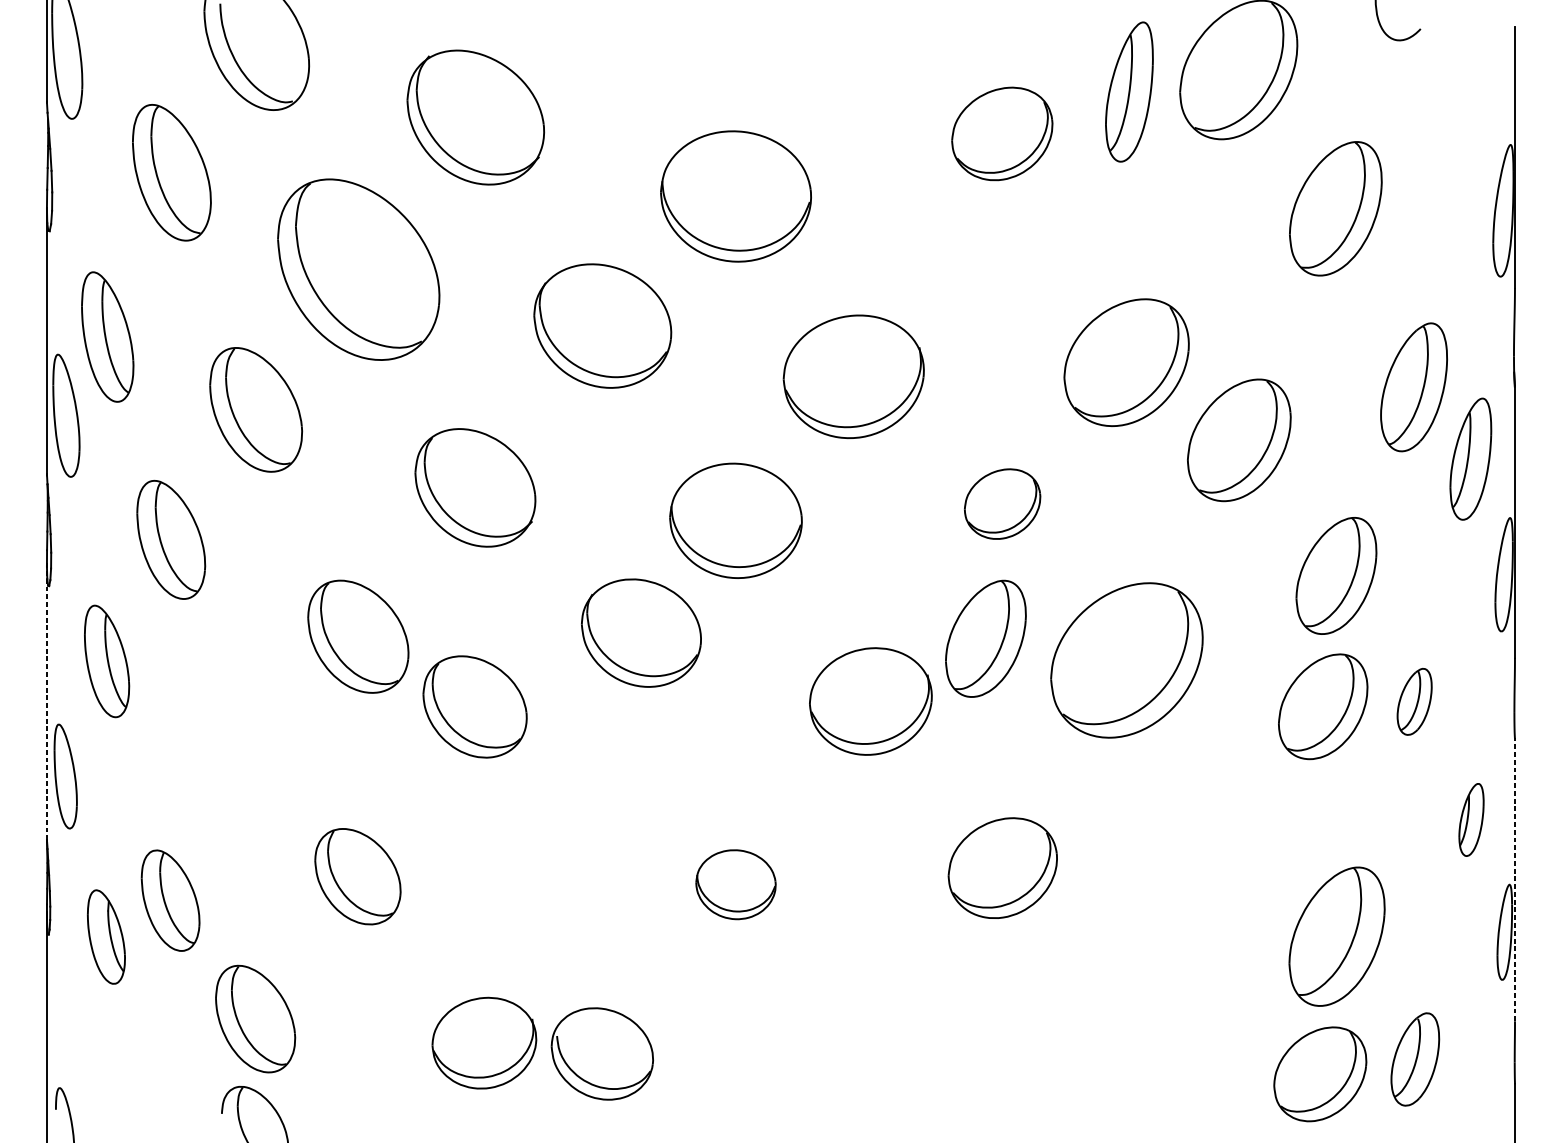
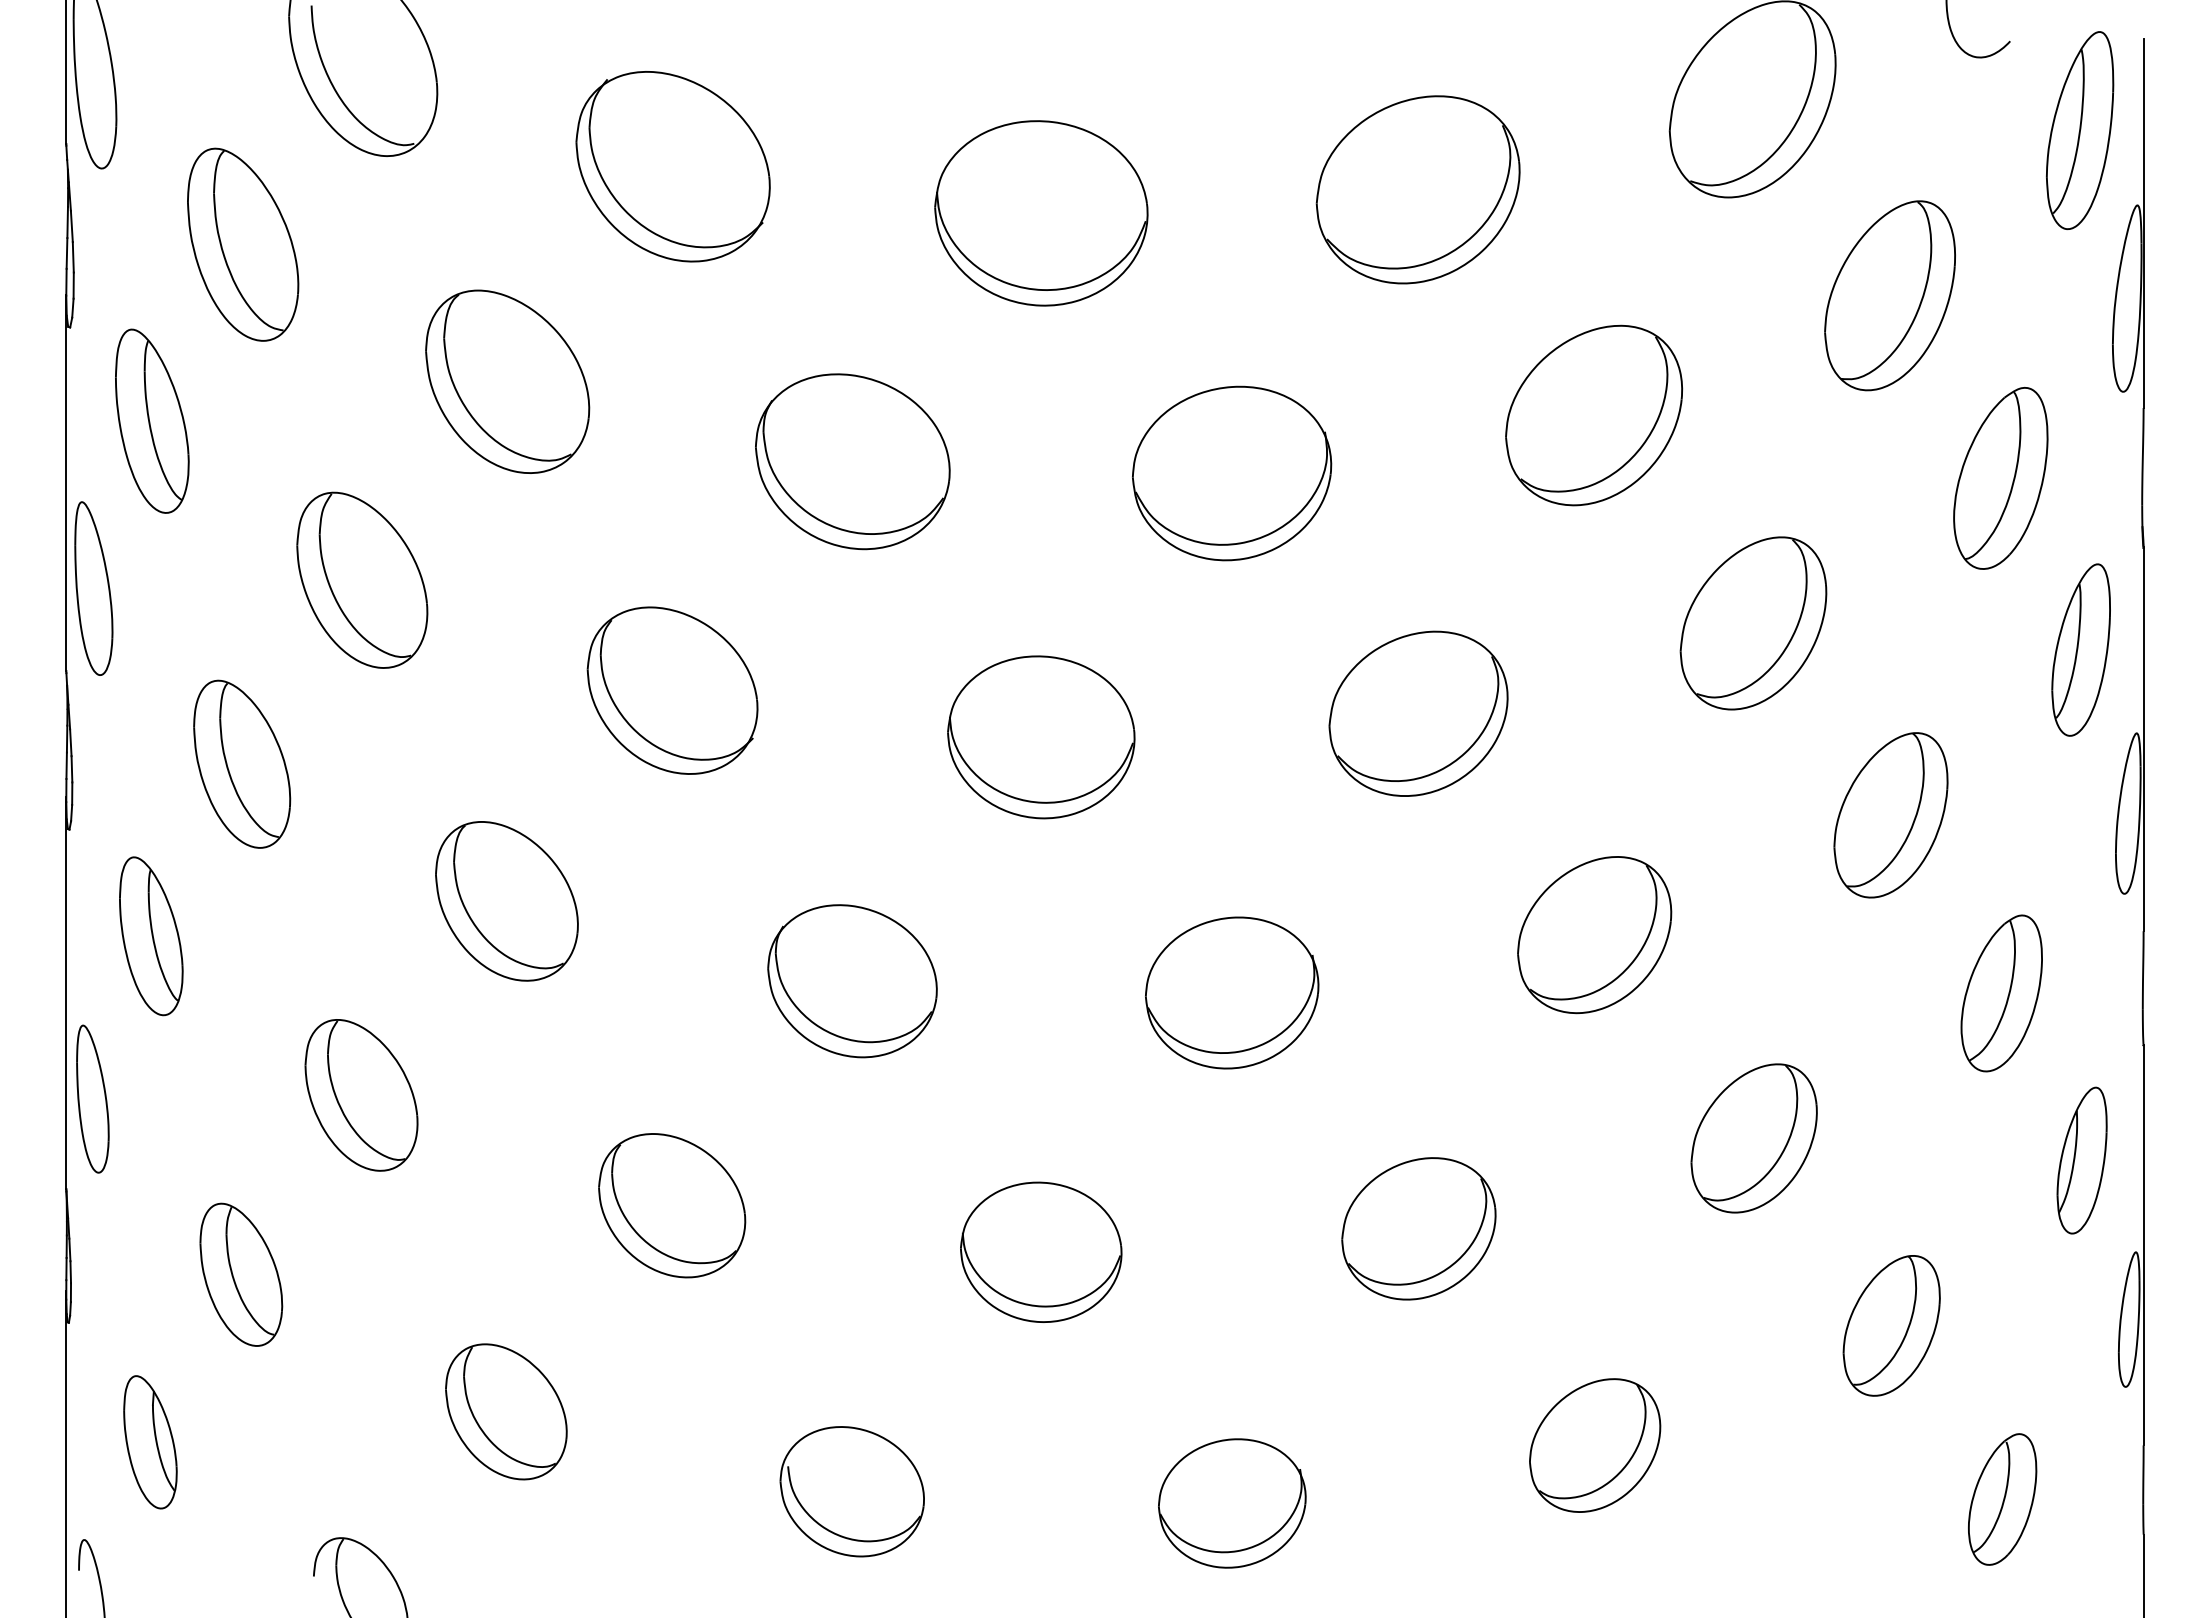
part: (1129, 92) -> (2080, 130), moved
part: (1001, 133) -> (1417, 189), size x1.43
part: (736, 196) -> (1041, 213), moved
part: (358, 269) -> (507, 381), size x0.71
part: (107, 336) -> (152, 420), moved
part: (1126, 362) -> (1594, 415), moved
part: (854, 376) -> (1232, 473), moved
part: (1413, 387) -> (2000, 478), moved
part: (1002, 504) -> (1418, 713), size x1.67
part: (641, 633) -> (852, 981), moved
part: (985, 638) -> (1394, 904), removed
part: (1126, 660) -> (1594, 935), size x0.71
line: (47, 701) -> (66, 993), dashed -> solid
part: (1414, 701) -> (2001, 993), size x1.67
part: (475, 706) -> (672, 1205), moved
part: (1322, 706) -> (1753, 1138), moved
part: (1471, 819) -> (2081, 1160), size x1.43
part: (358, 876) -> (506, 1411), moved
line: (1514, 879) -> (2143, 1244), dashed -> solid
part: (736, 884) -> (1041, 1251), size x1.43
part: (1336, 936) -> (1891, 1325), size x0.71
part: (106, 937) -> (150, 1442), moved
part: (255, 1019) -> (361, 1095), moved
part: (484, 1043) -> (1232, 1503), moved
part: (1320, 1074) -> (1595, 1445), moved

